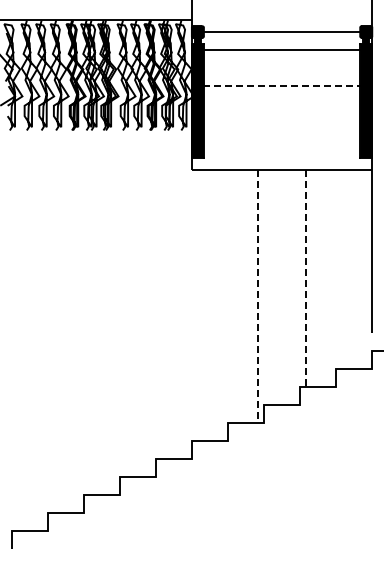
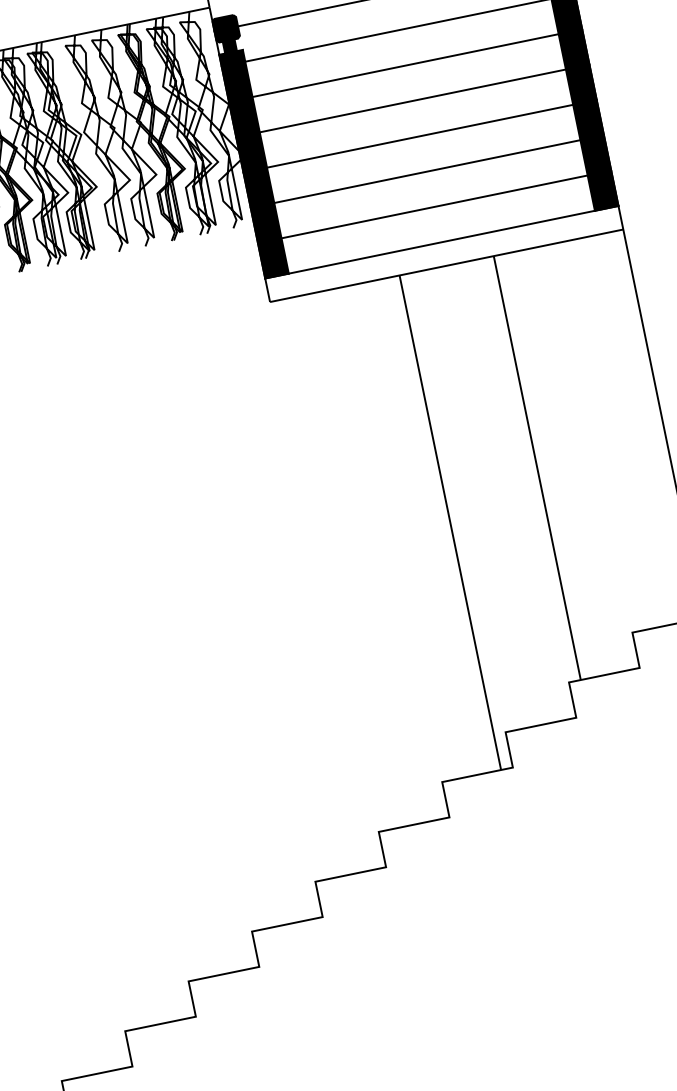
line: (281, 68) -> (404, 66), added
line: (282, 86) -> (413, 101), dashed -> solid
line: (281, 104) -> (419, 137), added
line: (281, 122) -> (426, 172), added
line: (281, 140) -> (433, 207), added
line: (281, 158) -> (440, 242), added
line: (306, 278) -> (538, 467), dashed -> solid
line: (258, 297) -> (451, 524), dashed -> solid

